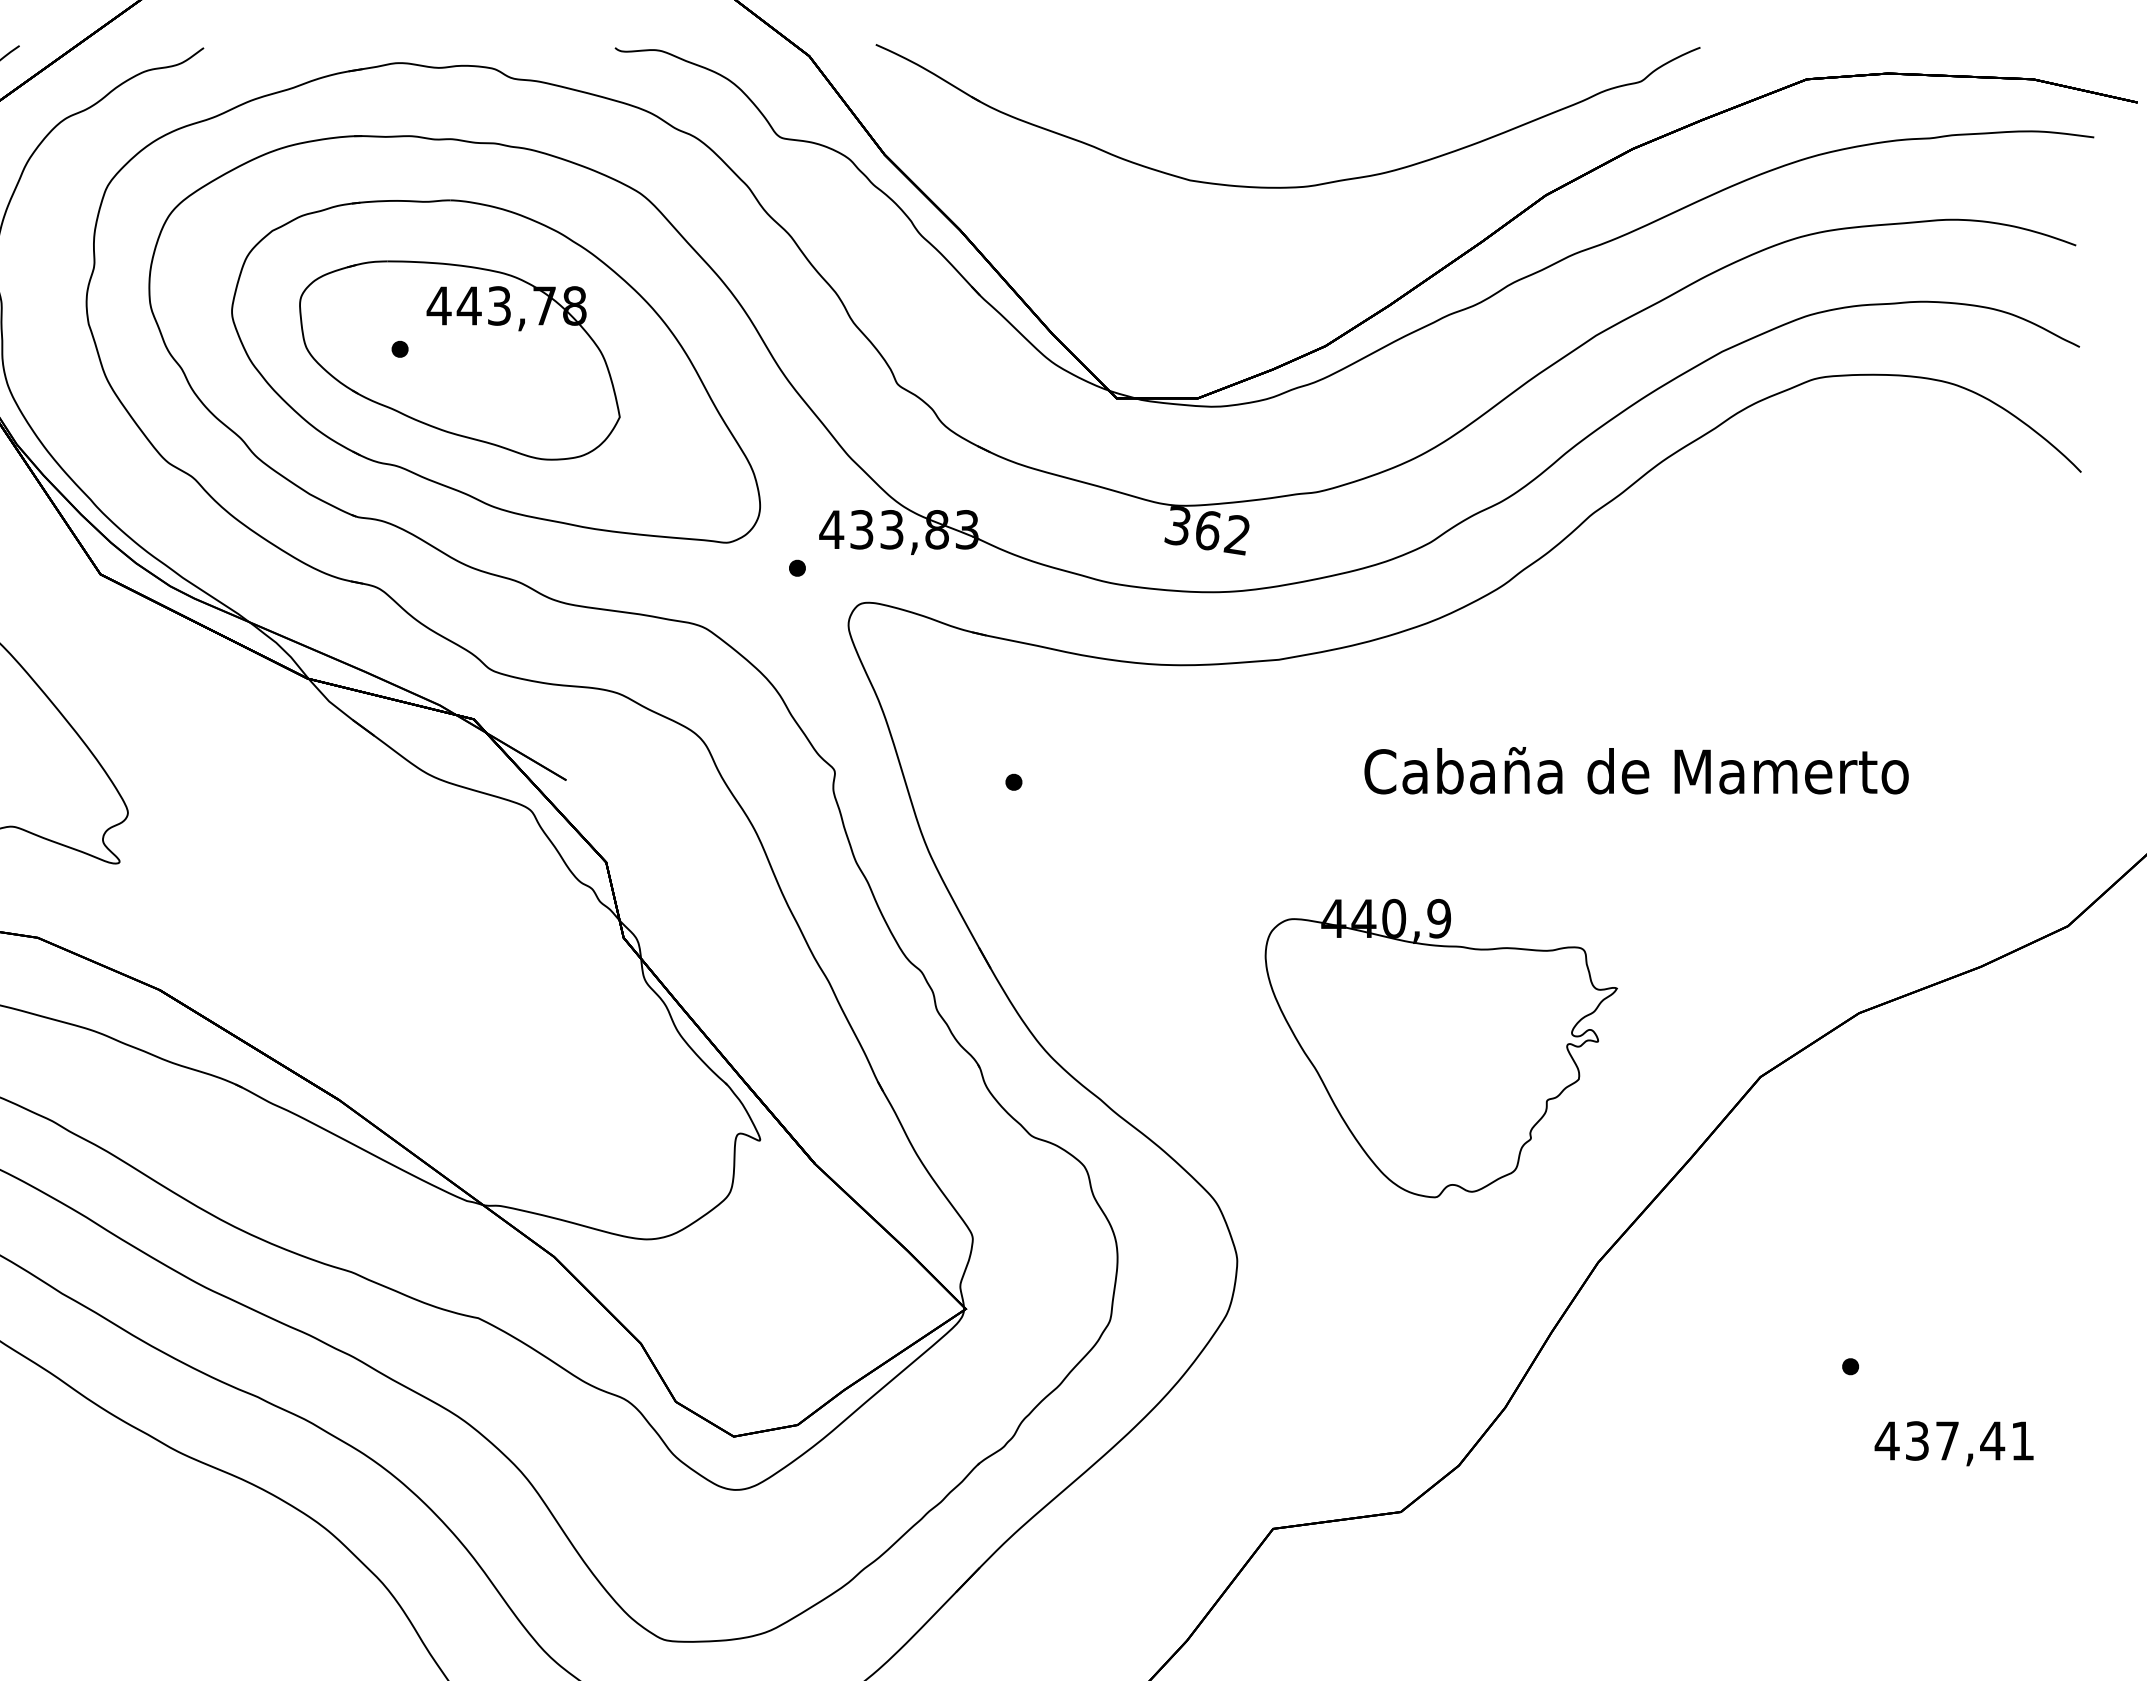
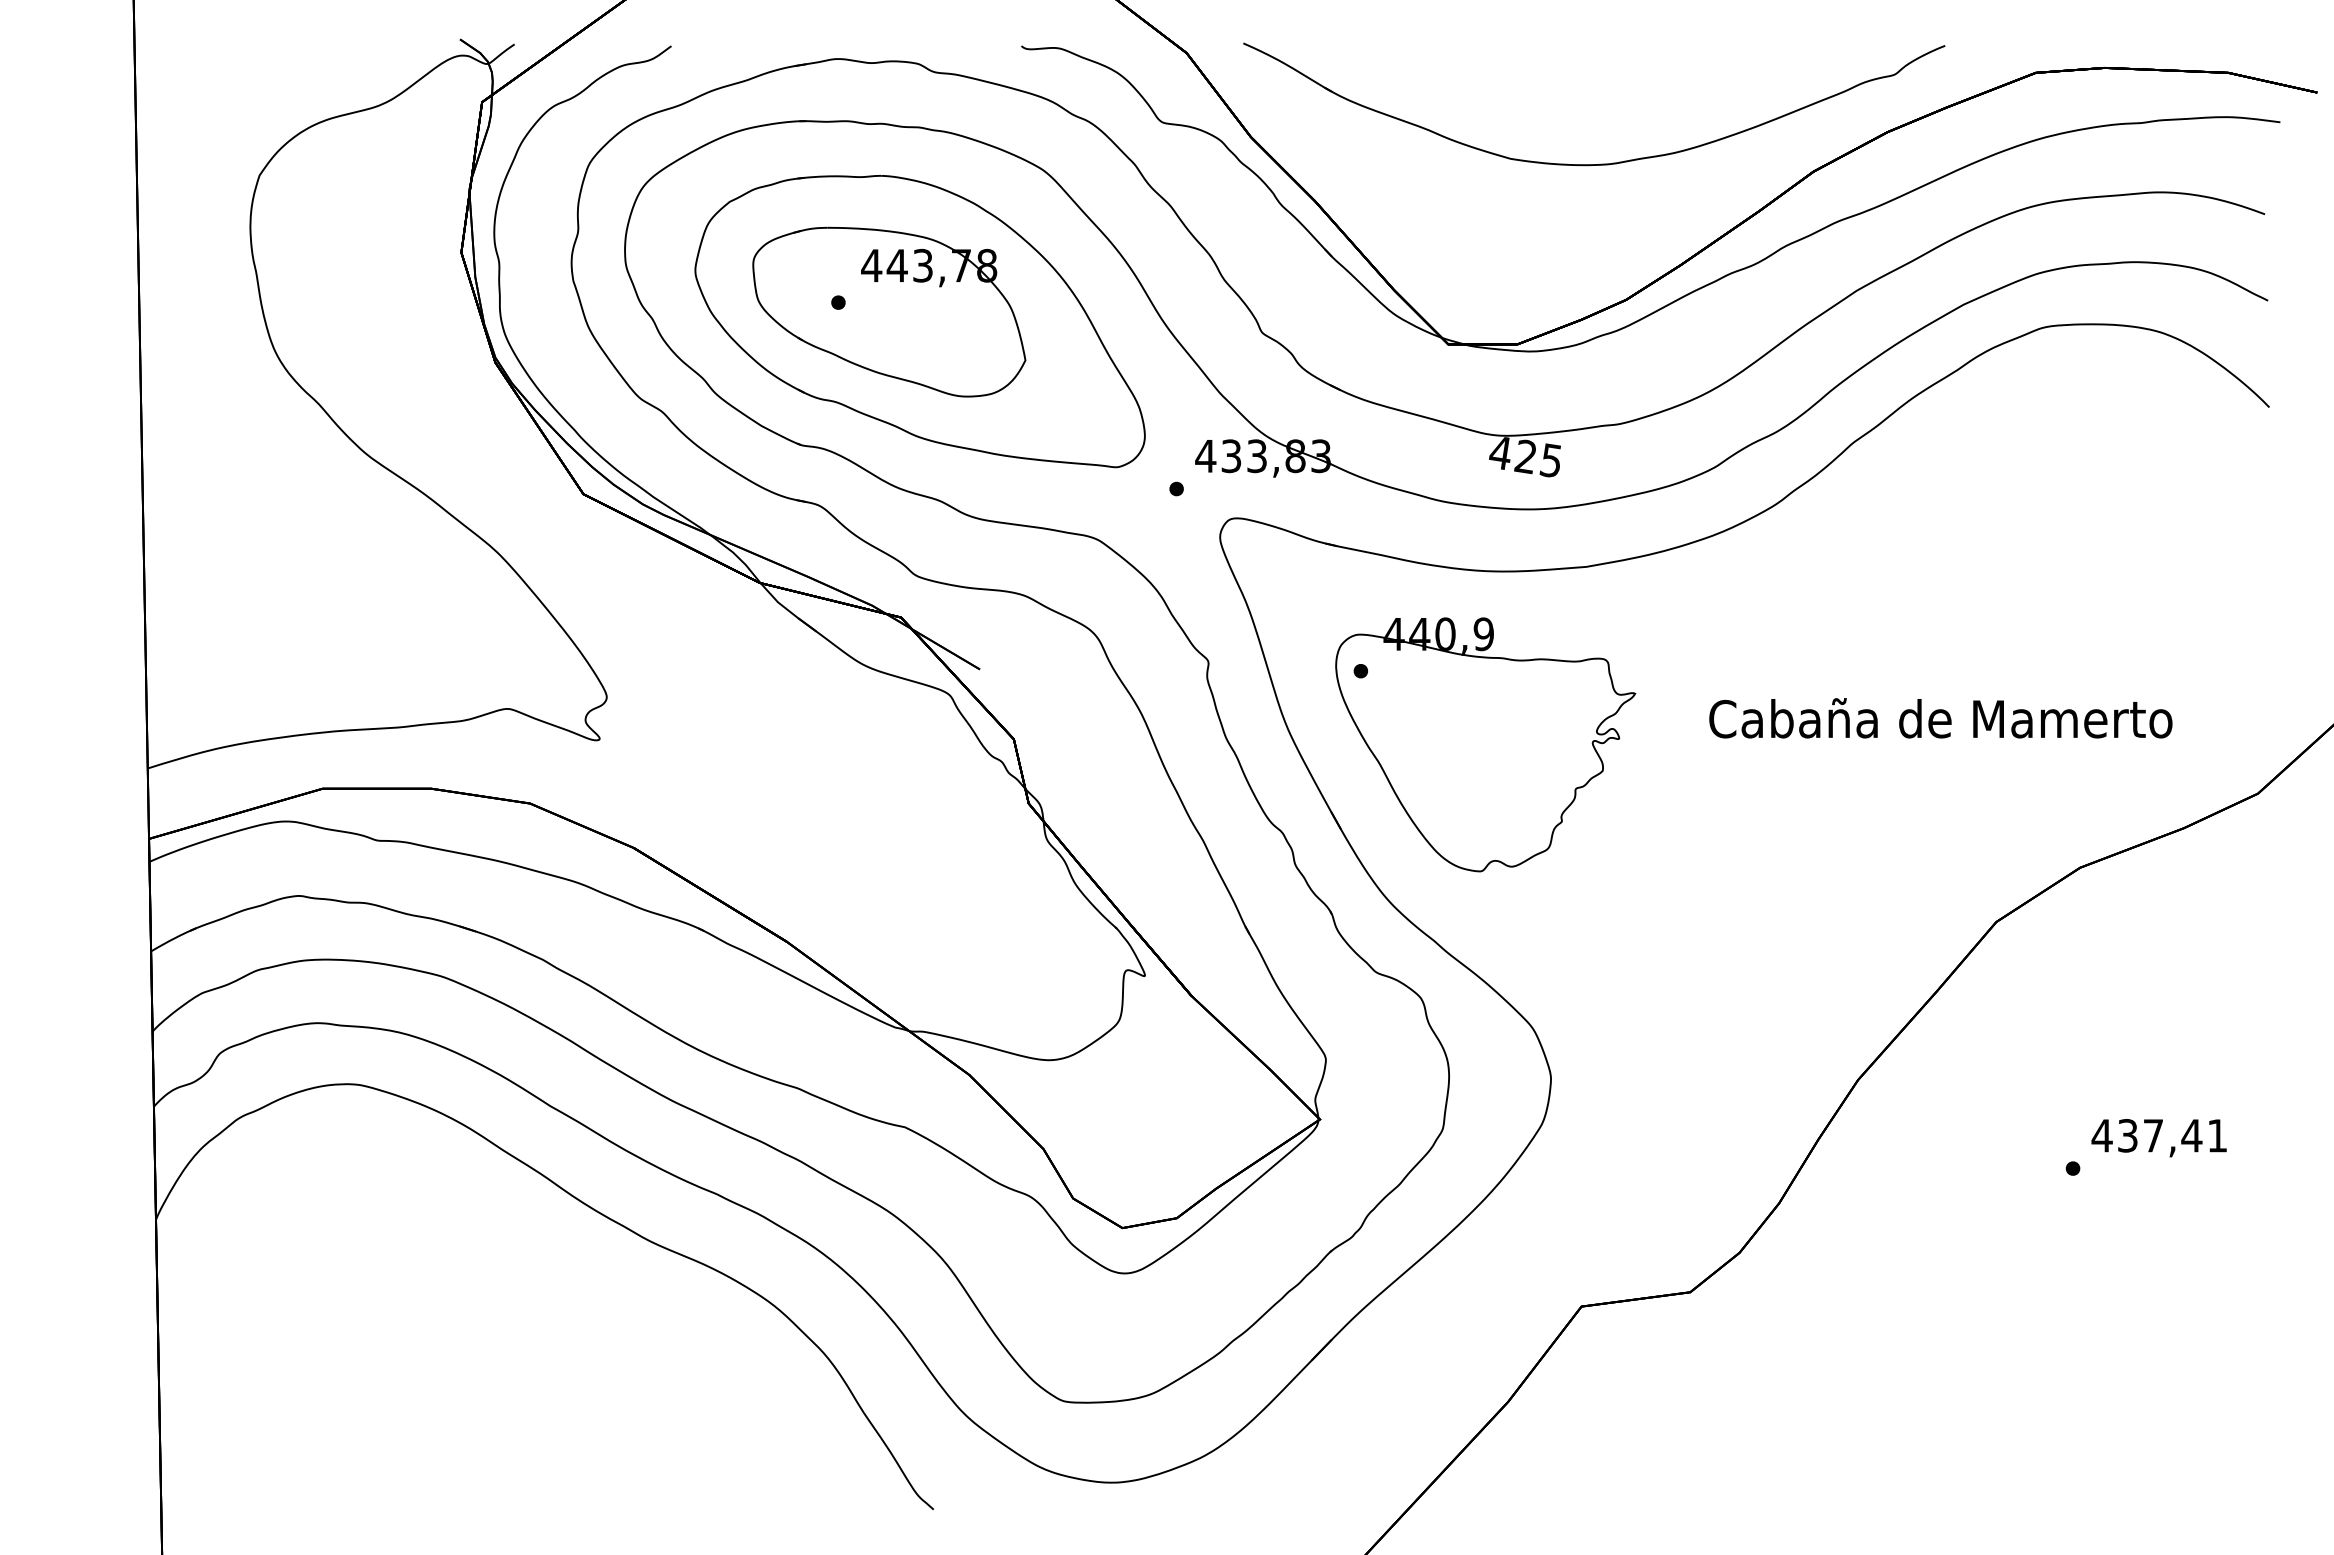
text: (1207, 531) -> (1525, 457), 362 -> 425
text: (1636, 770) -> (1940, 718), moved
part: (1441, 1048) -> (1485, 744), moved
text: (1953, 1444) -> (2158, 1138), moved

